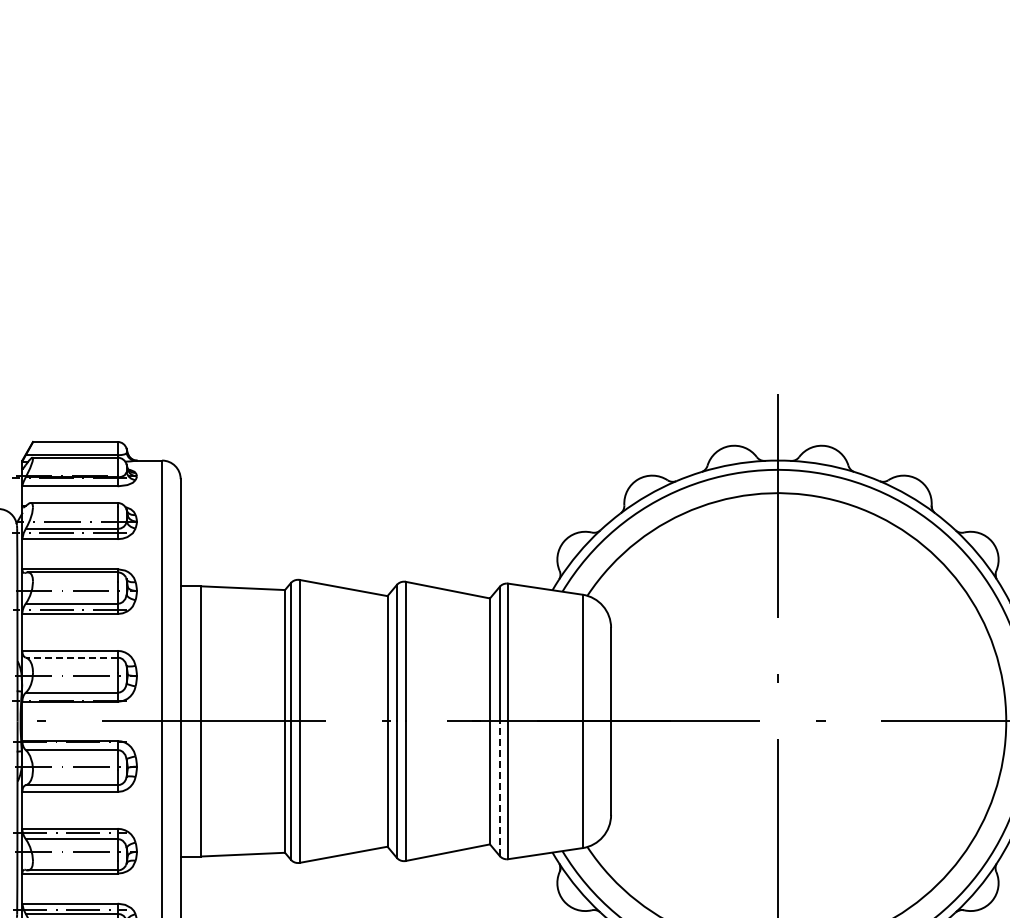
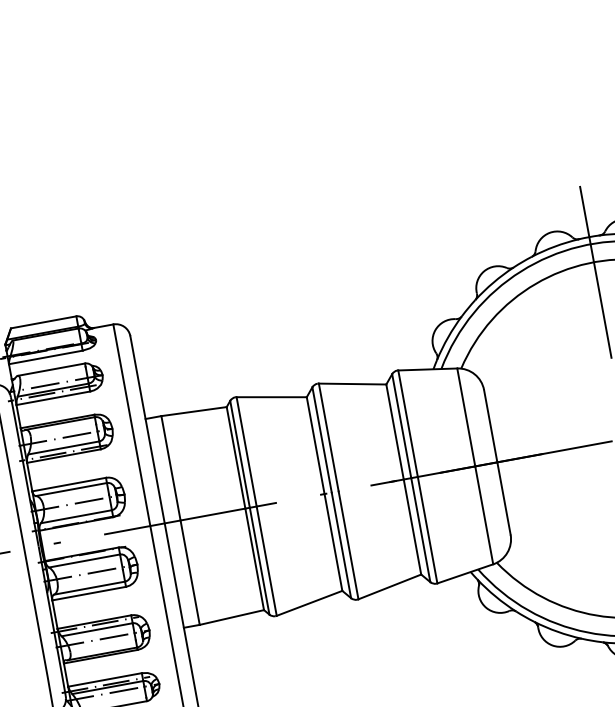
line: (71, 657) -> (71, 489), dashed -> solid
line: (499, 788) -> (420, 530), dashed -> solid

